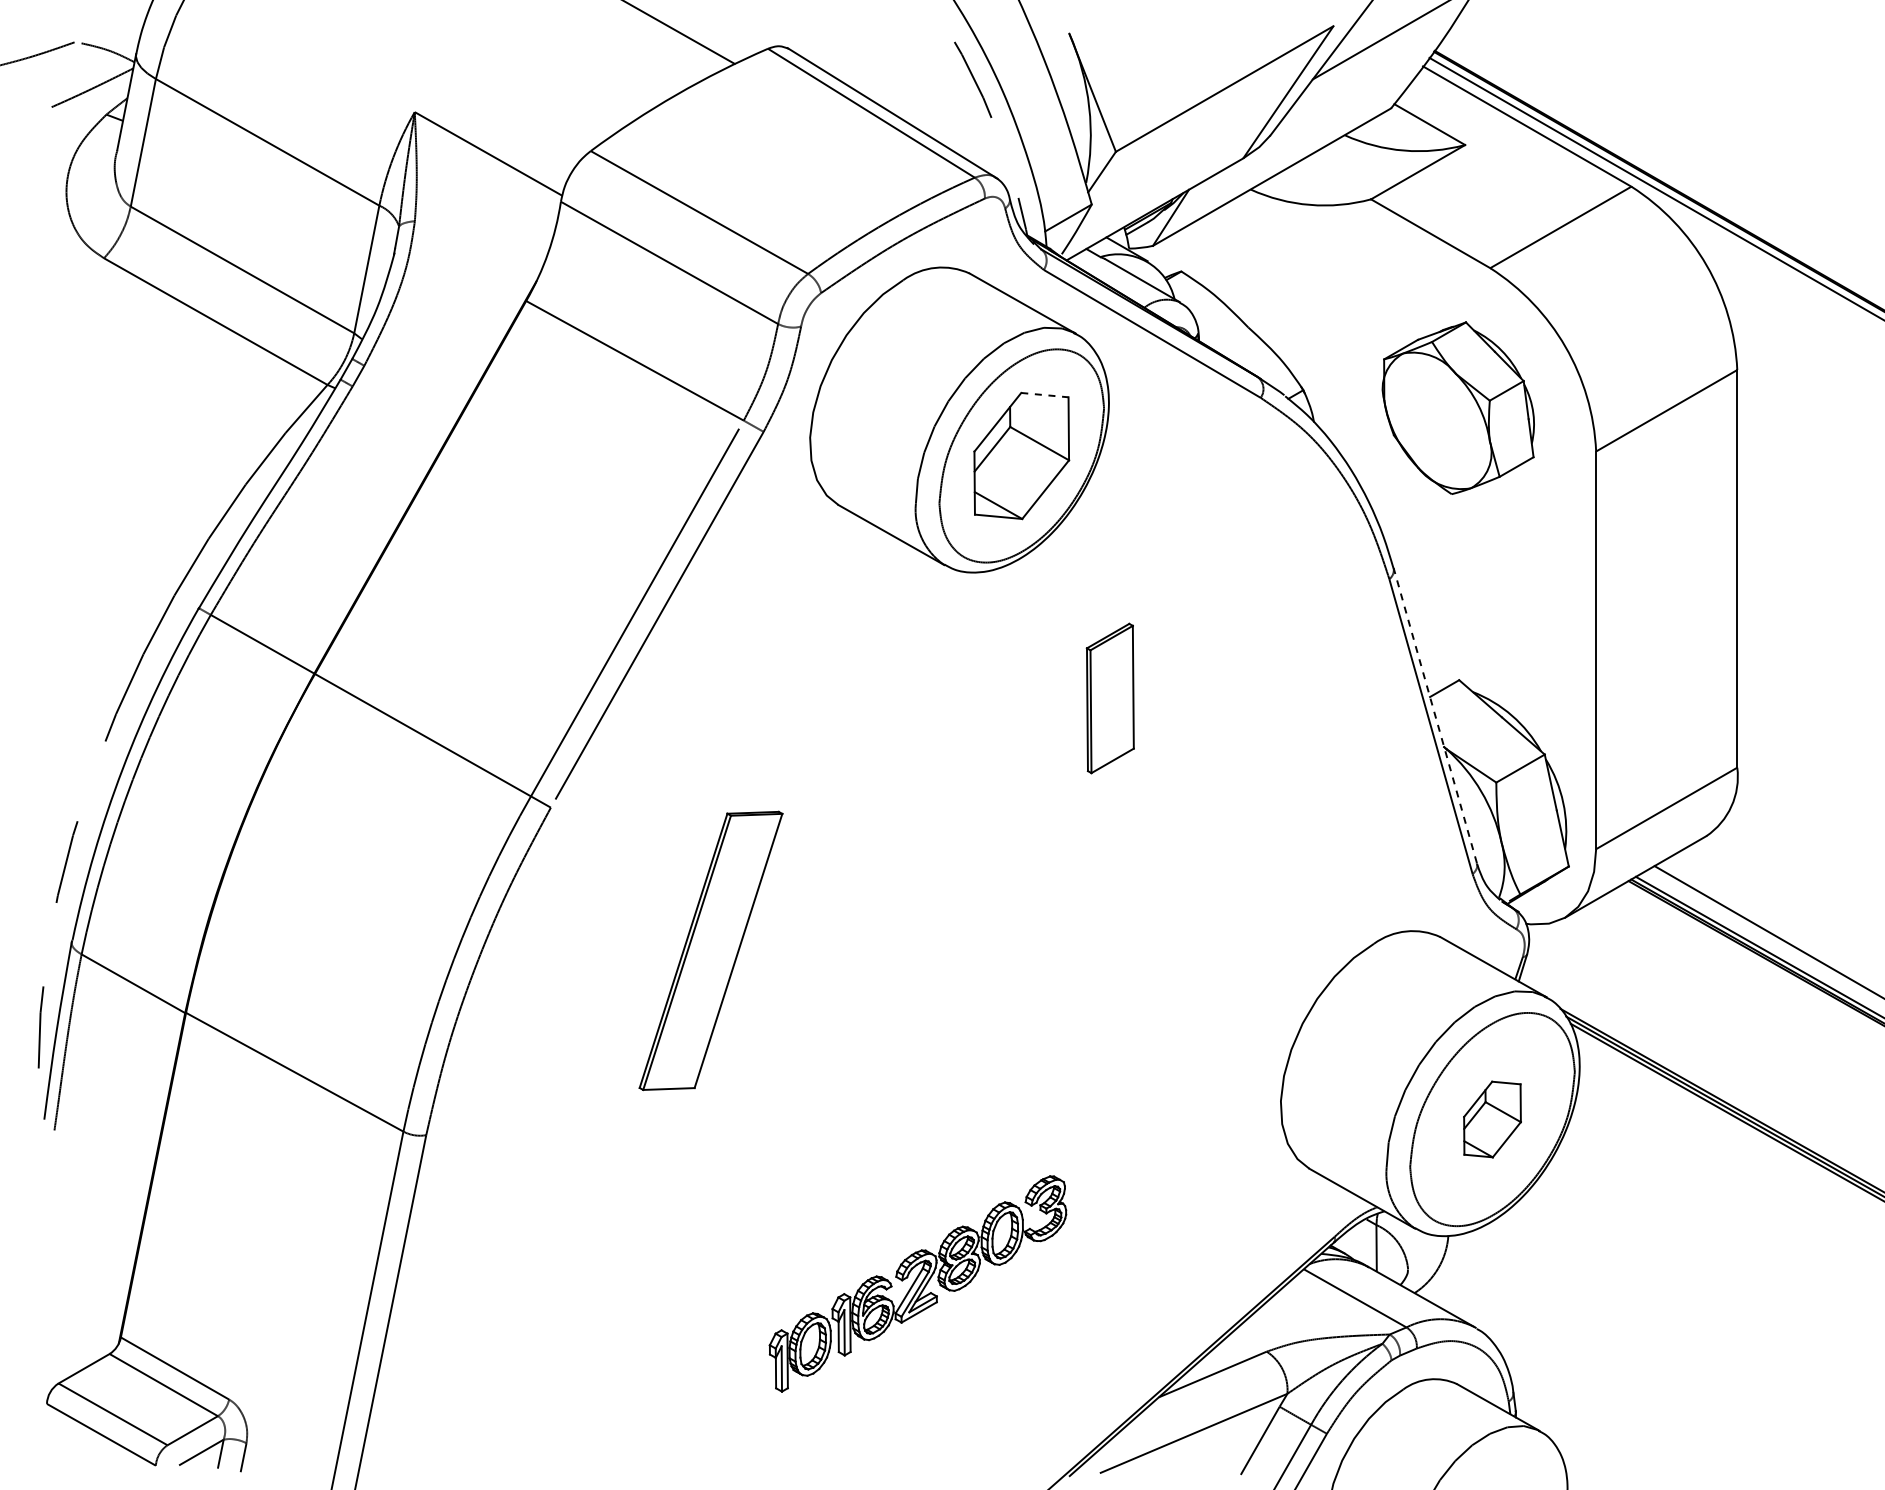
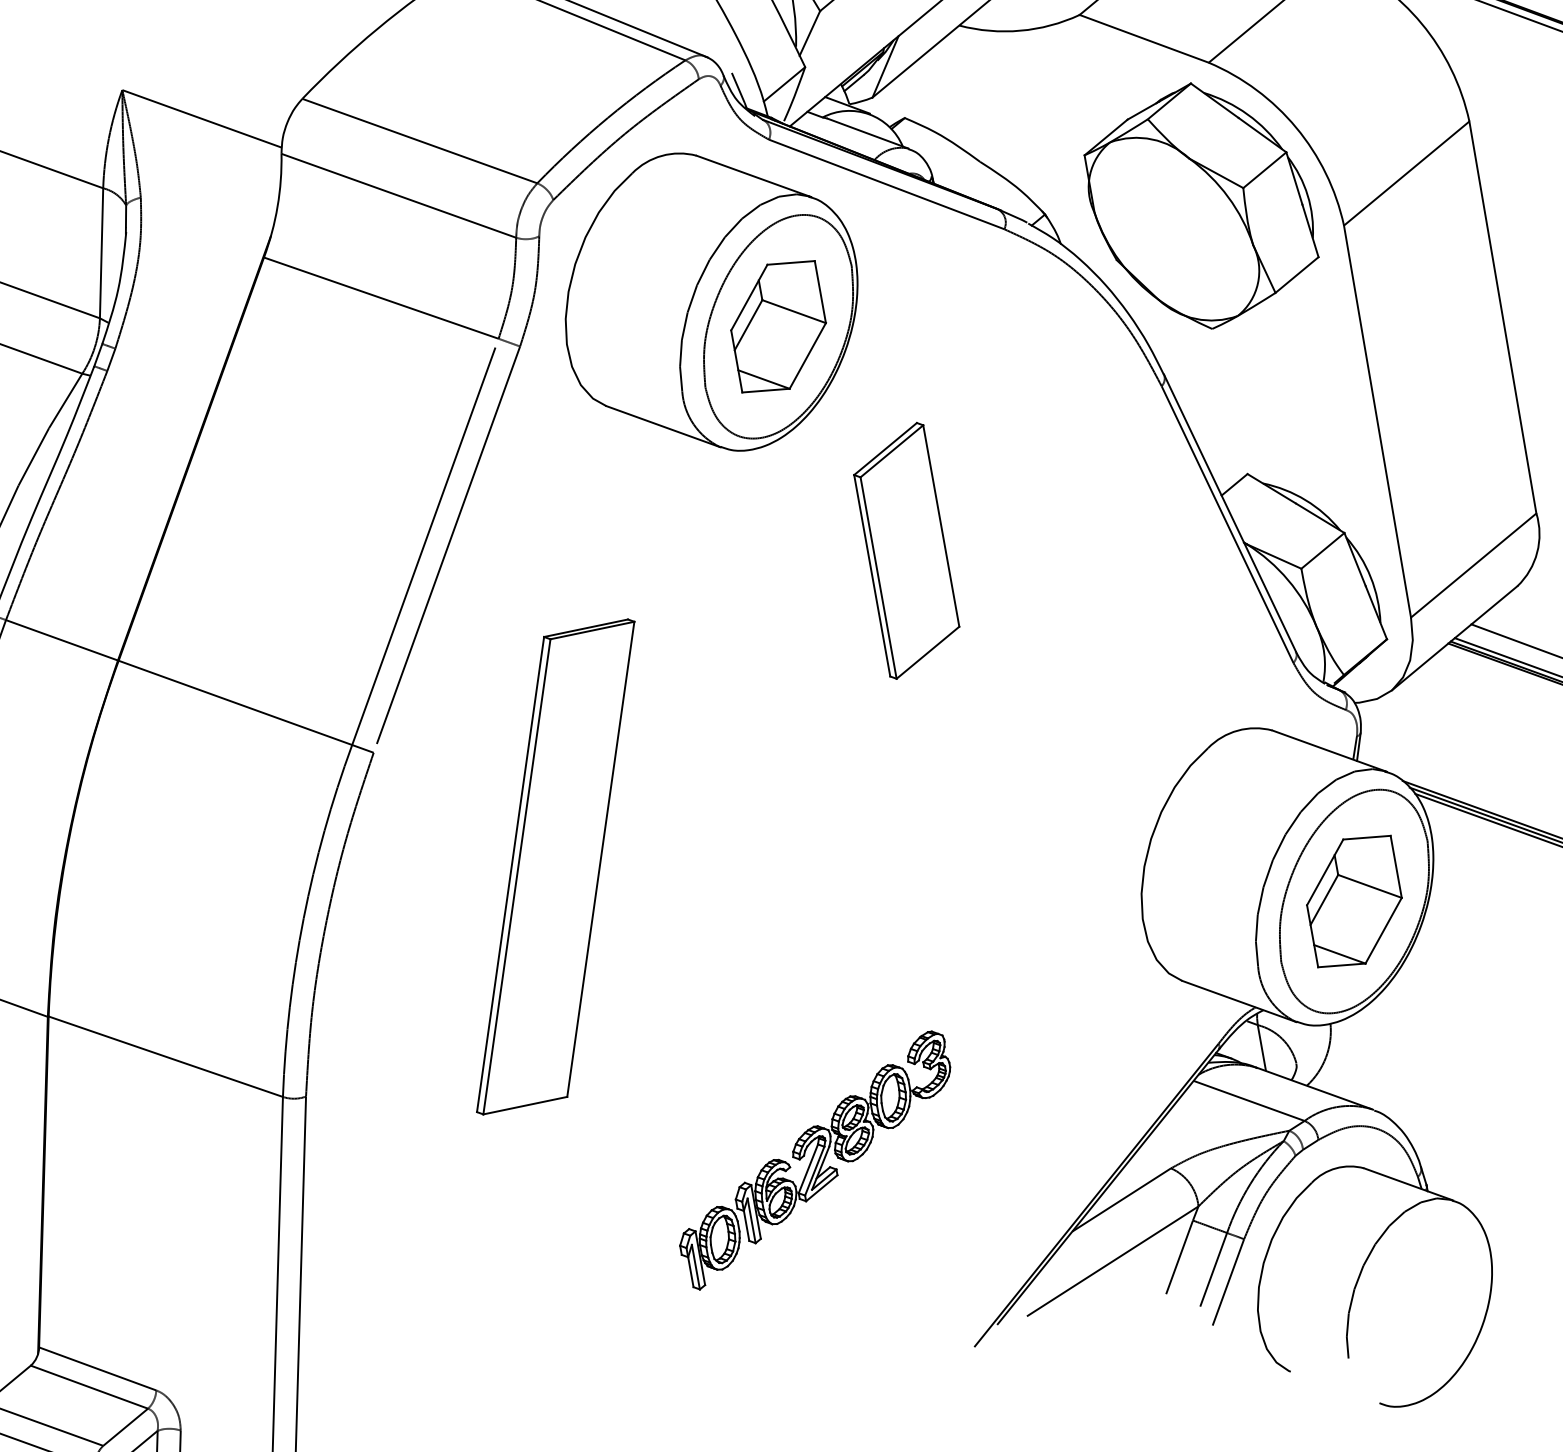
line: (1044, 395) -> (790, 263), dashed -> solid
part: (1458, 407) -> (1200, 205), size x1.43
part: (1110, 698) -> (906, 550), size x1.67
line: (1435, 715) -> (1230, 512), dashed -> solid
part: (710, 950) -> (555, 866), size x1.67
part: (1492, 1119) -> (1354, 901), size x1.67

